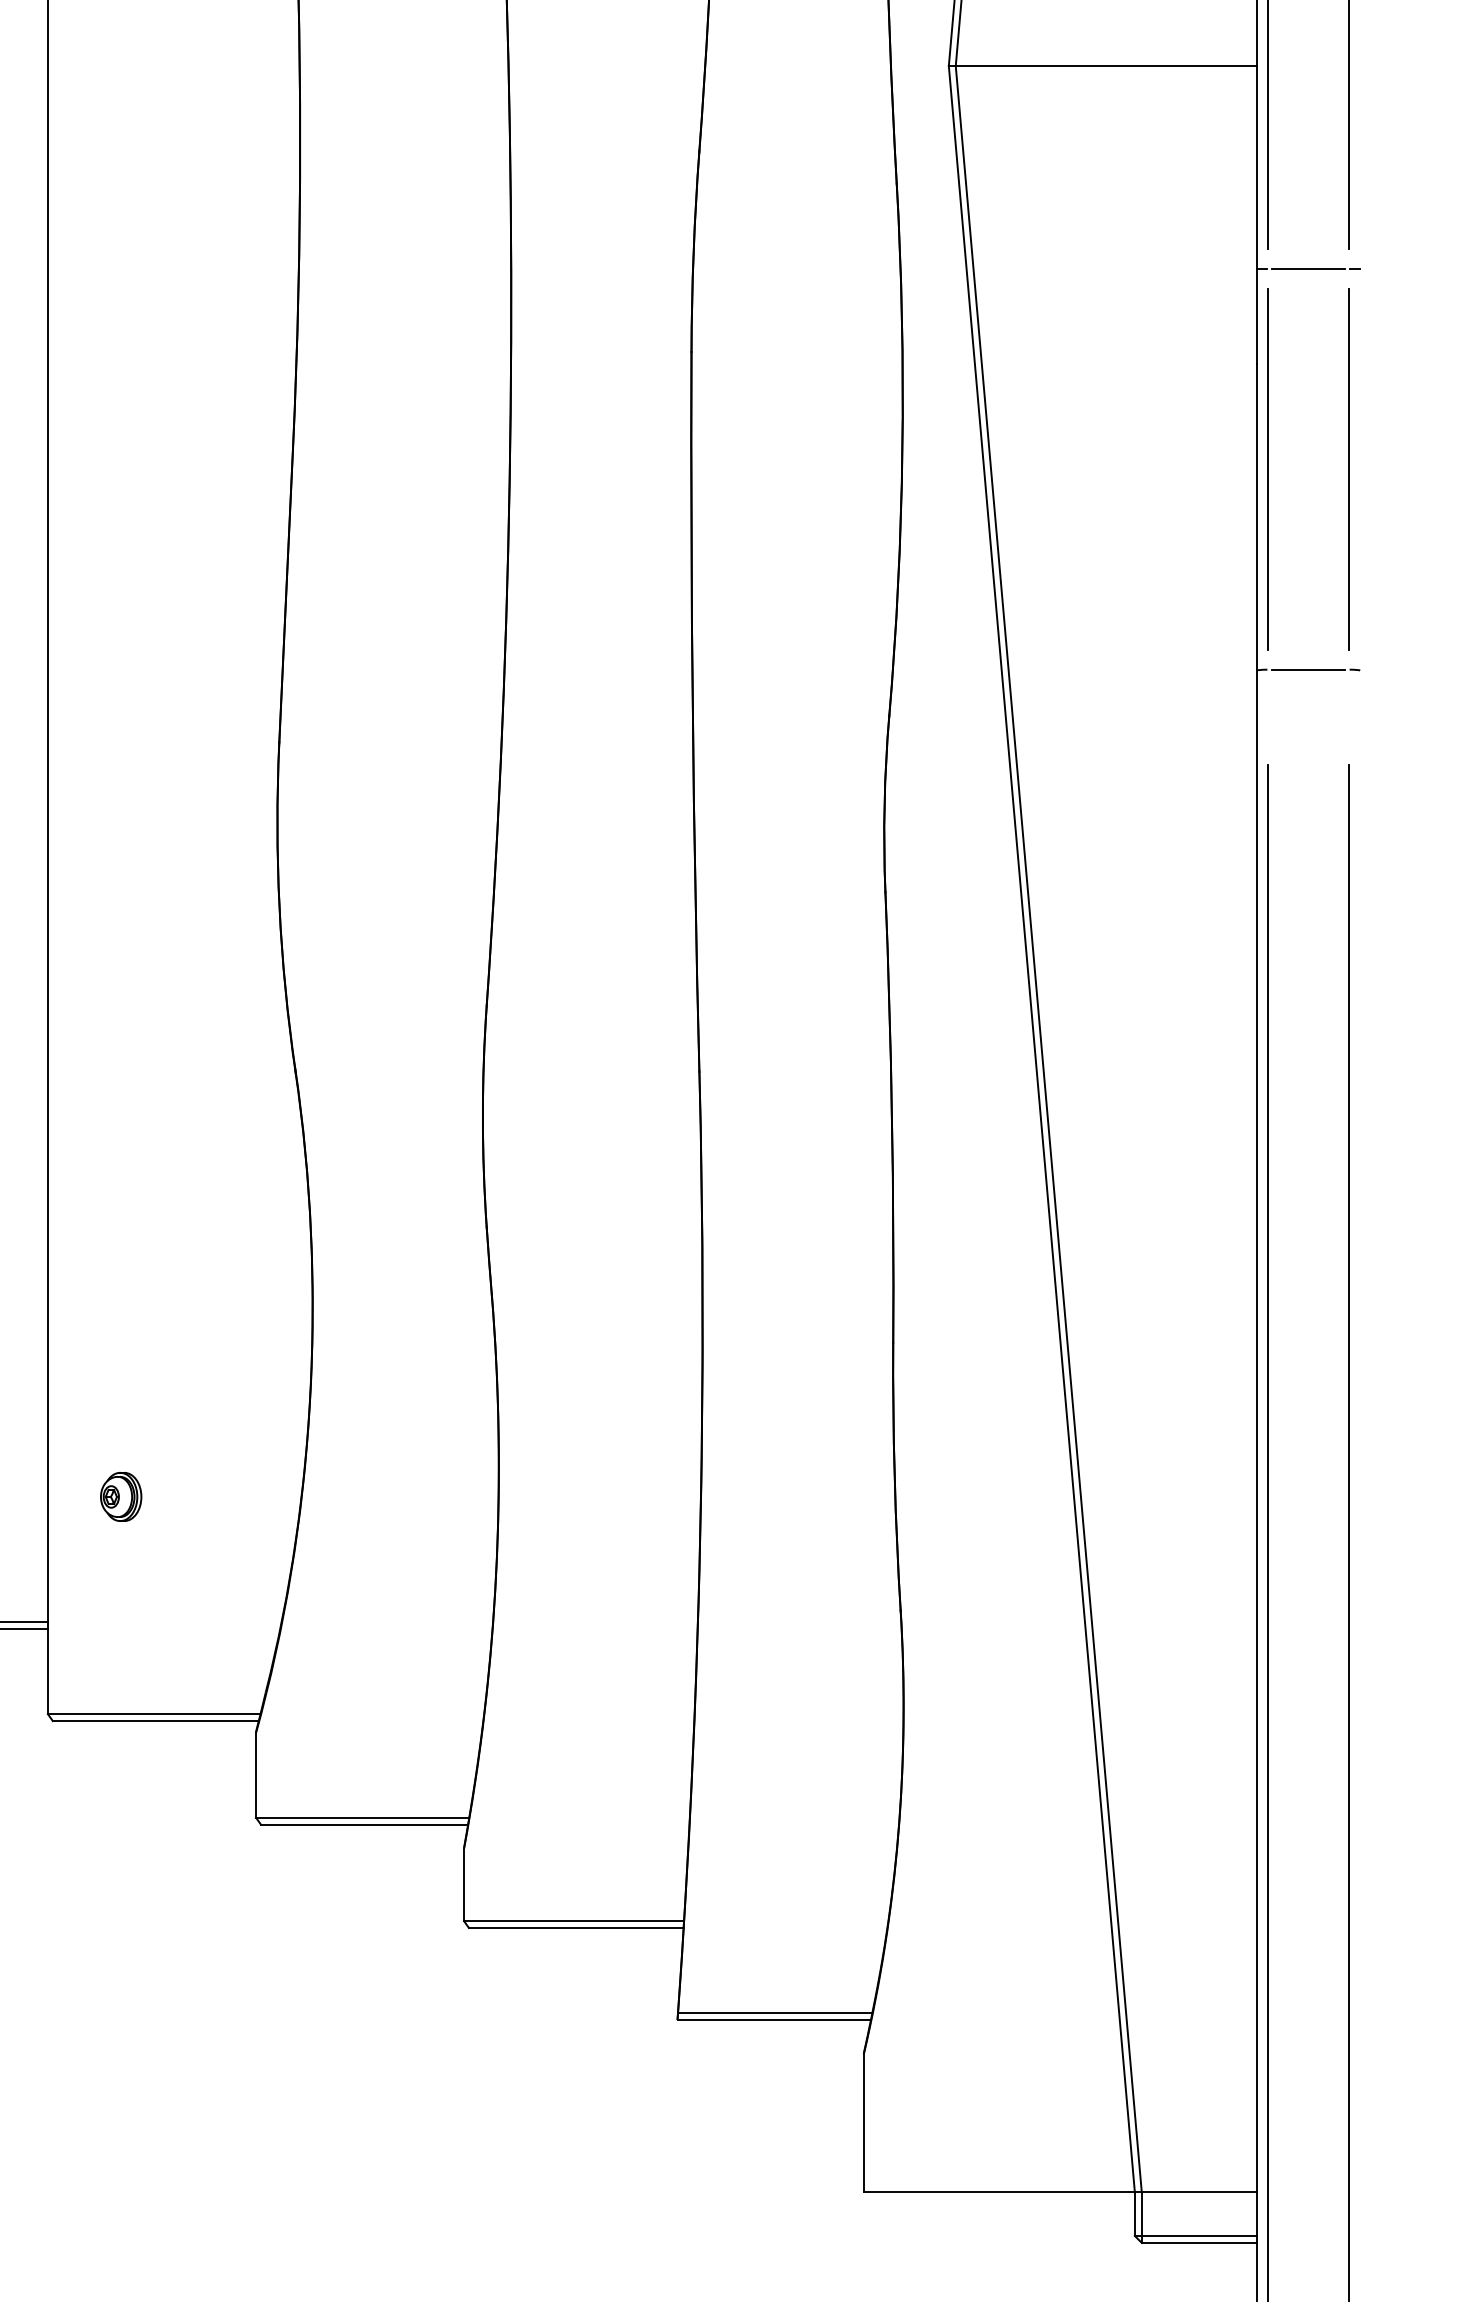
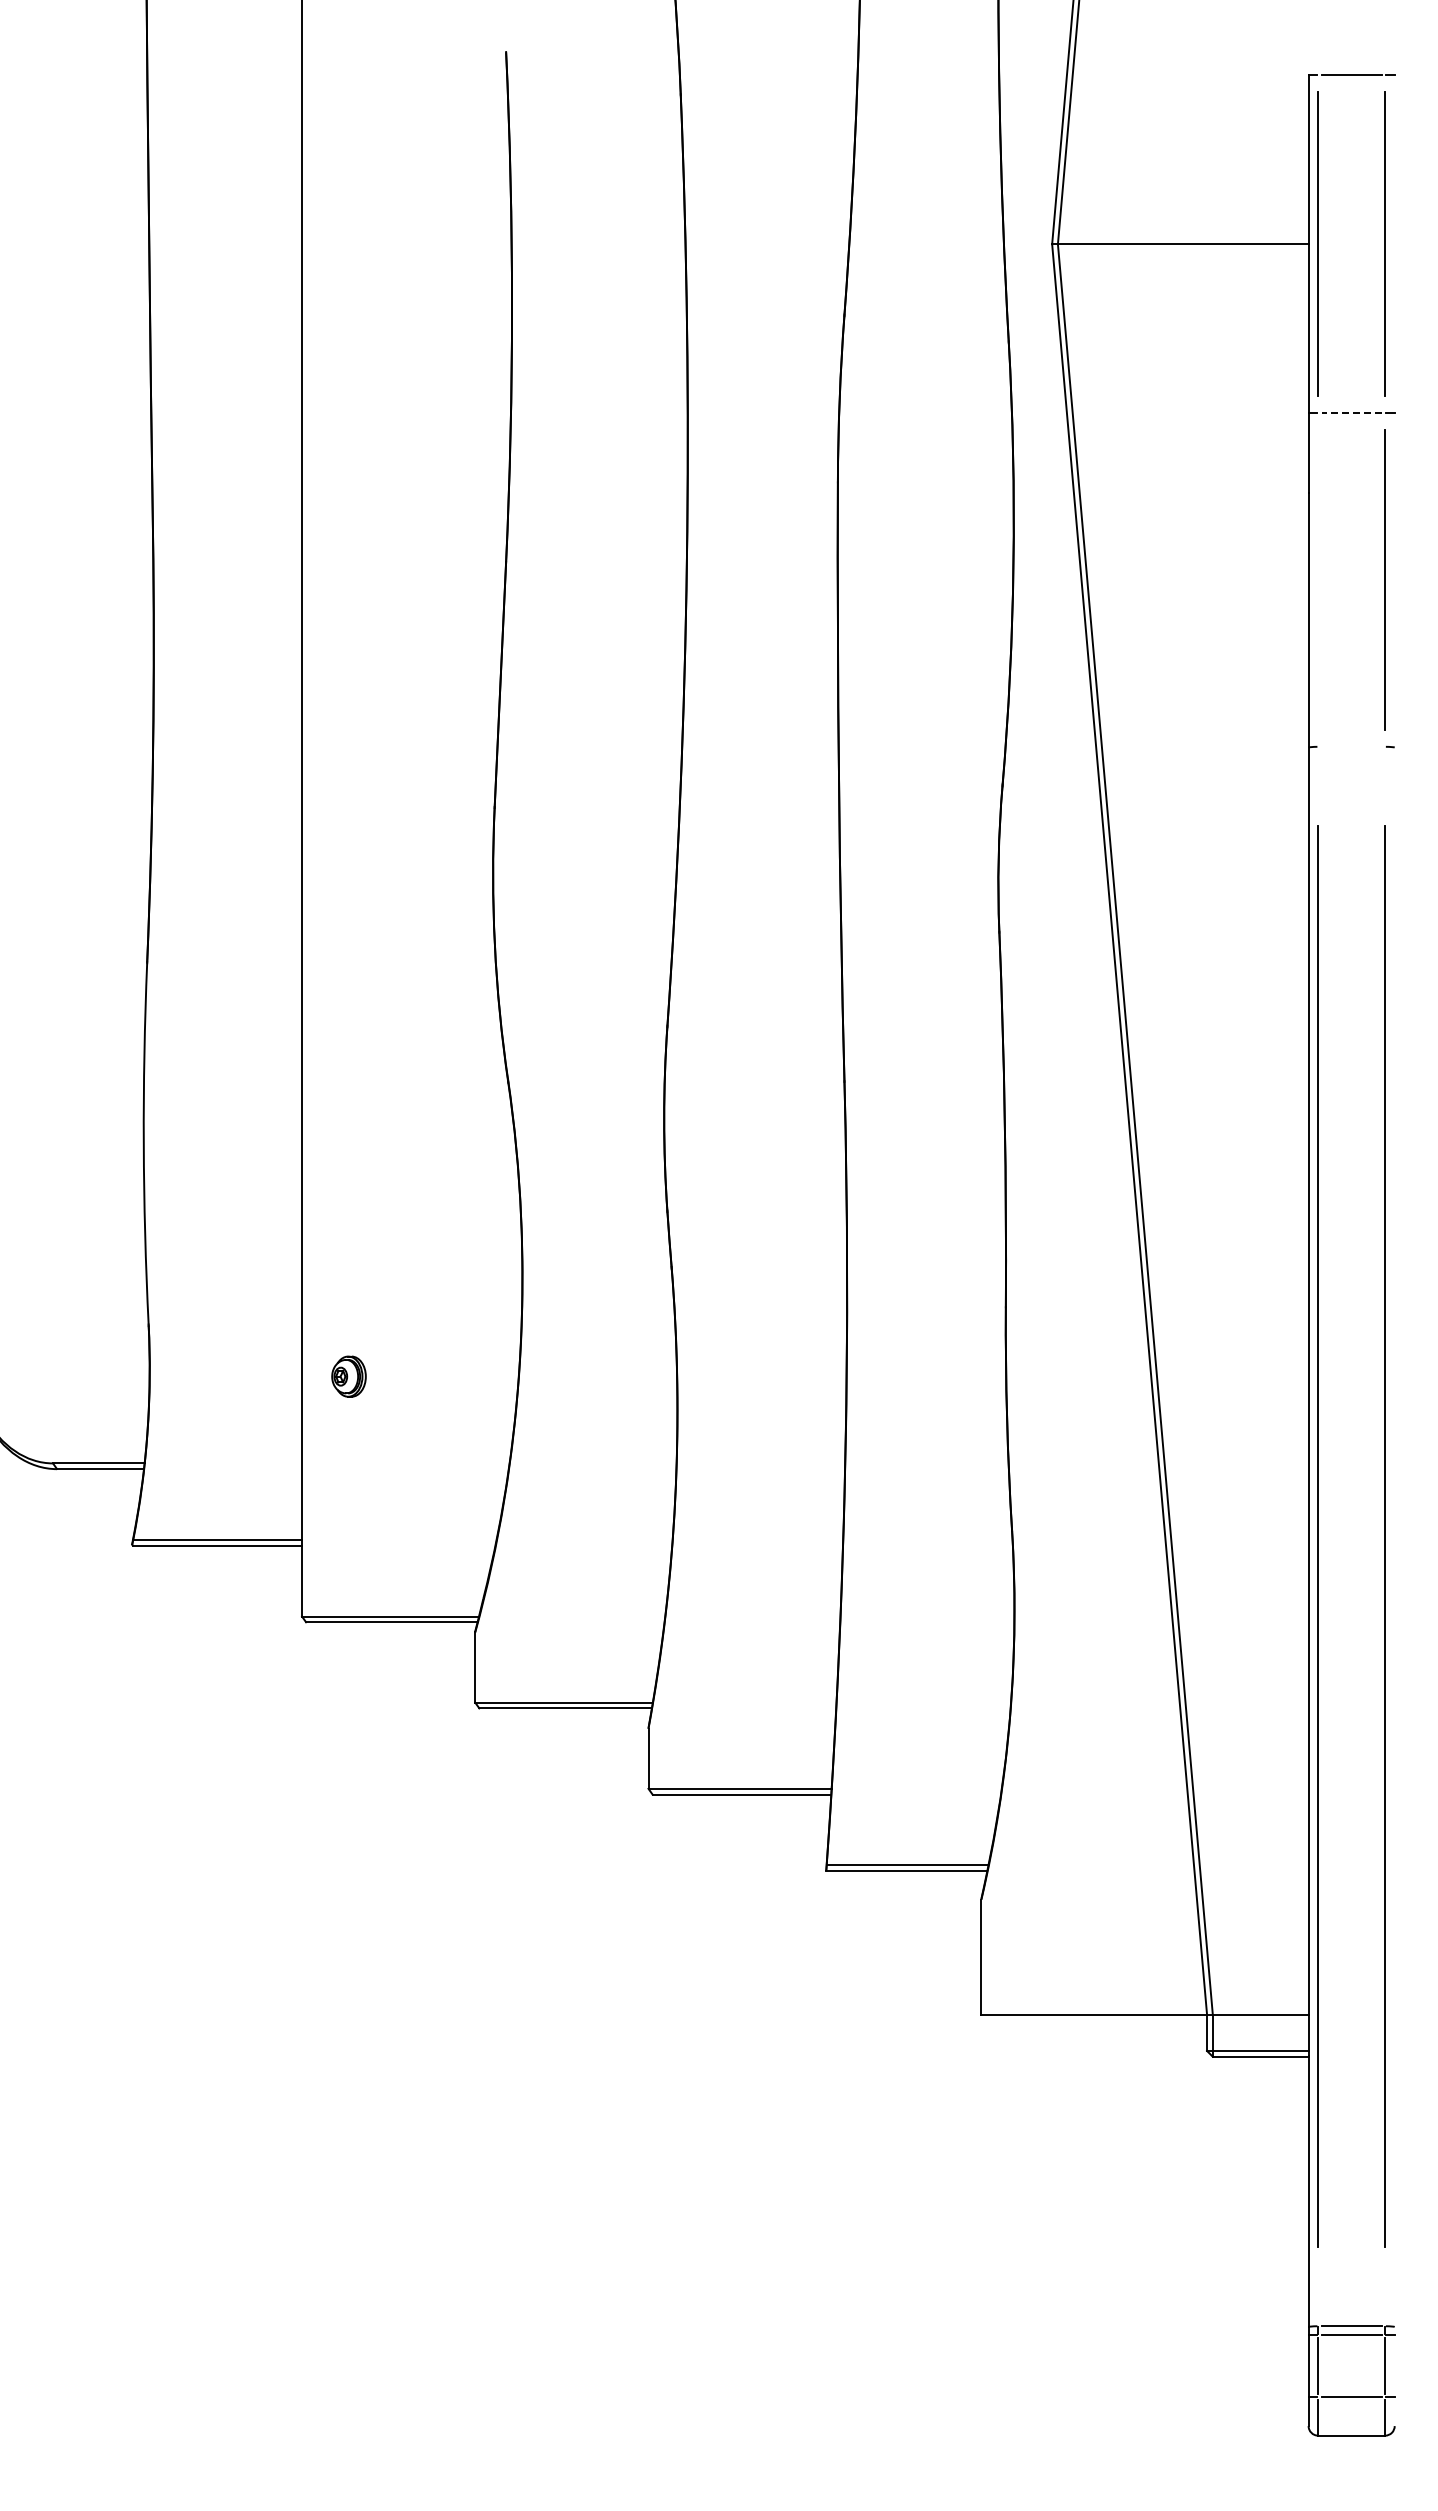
line: (1308, 269) -> (1351, 413), solid -> dashed
line: (1268, 468) -> (1318, 579), removed
line: (1308, 669) -> (1351, 746), removed
part: (120, 1496) -> (348, 1376), moved

